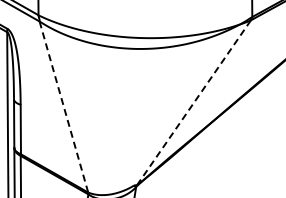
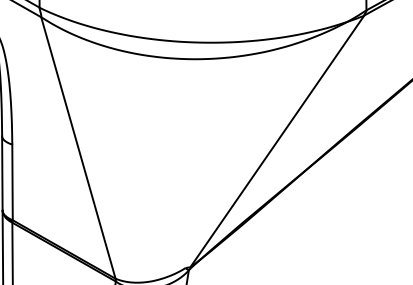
line: (193, 103) -> (276, 142), dashed -> solid
line: (63, 107) -> (77, 148), dashed -> solid

